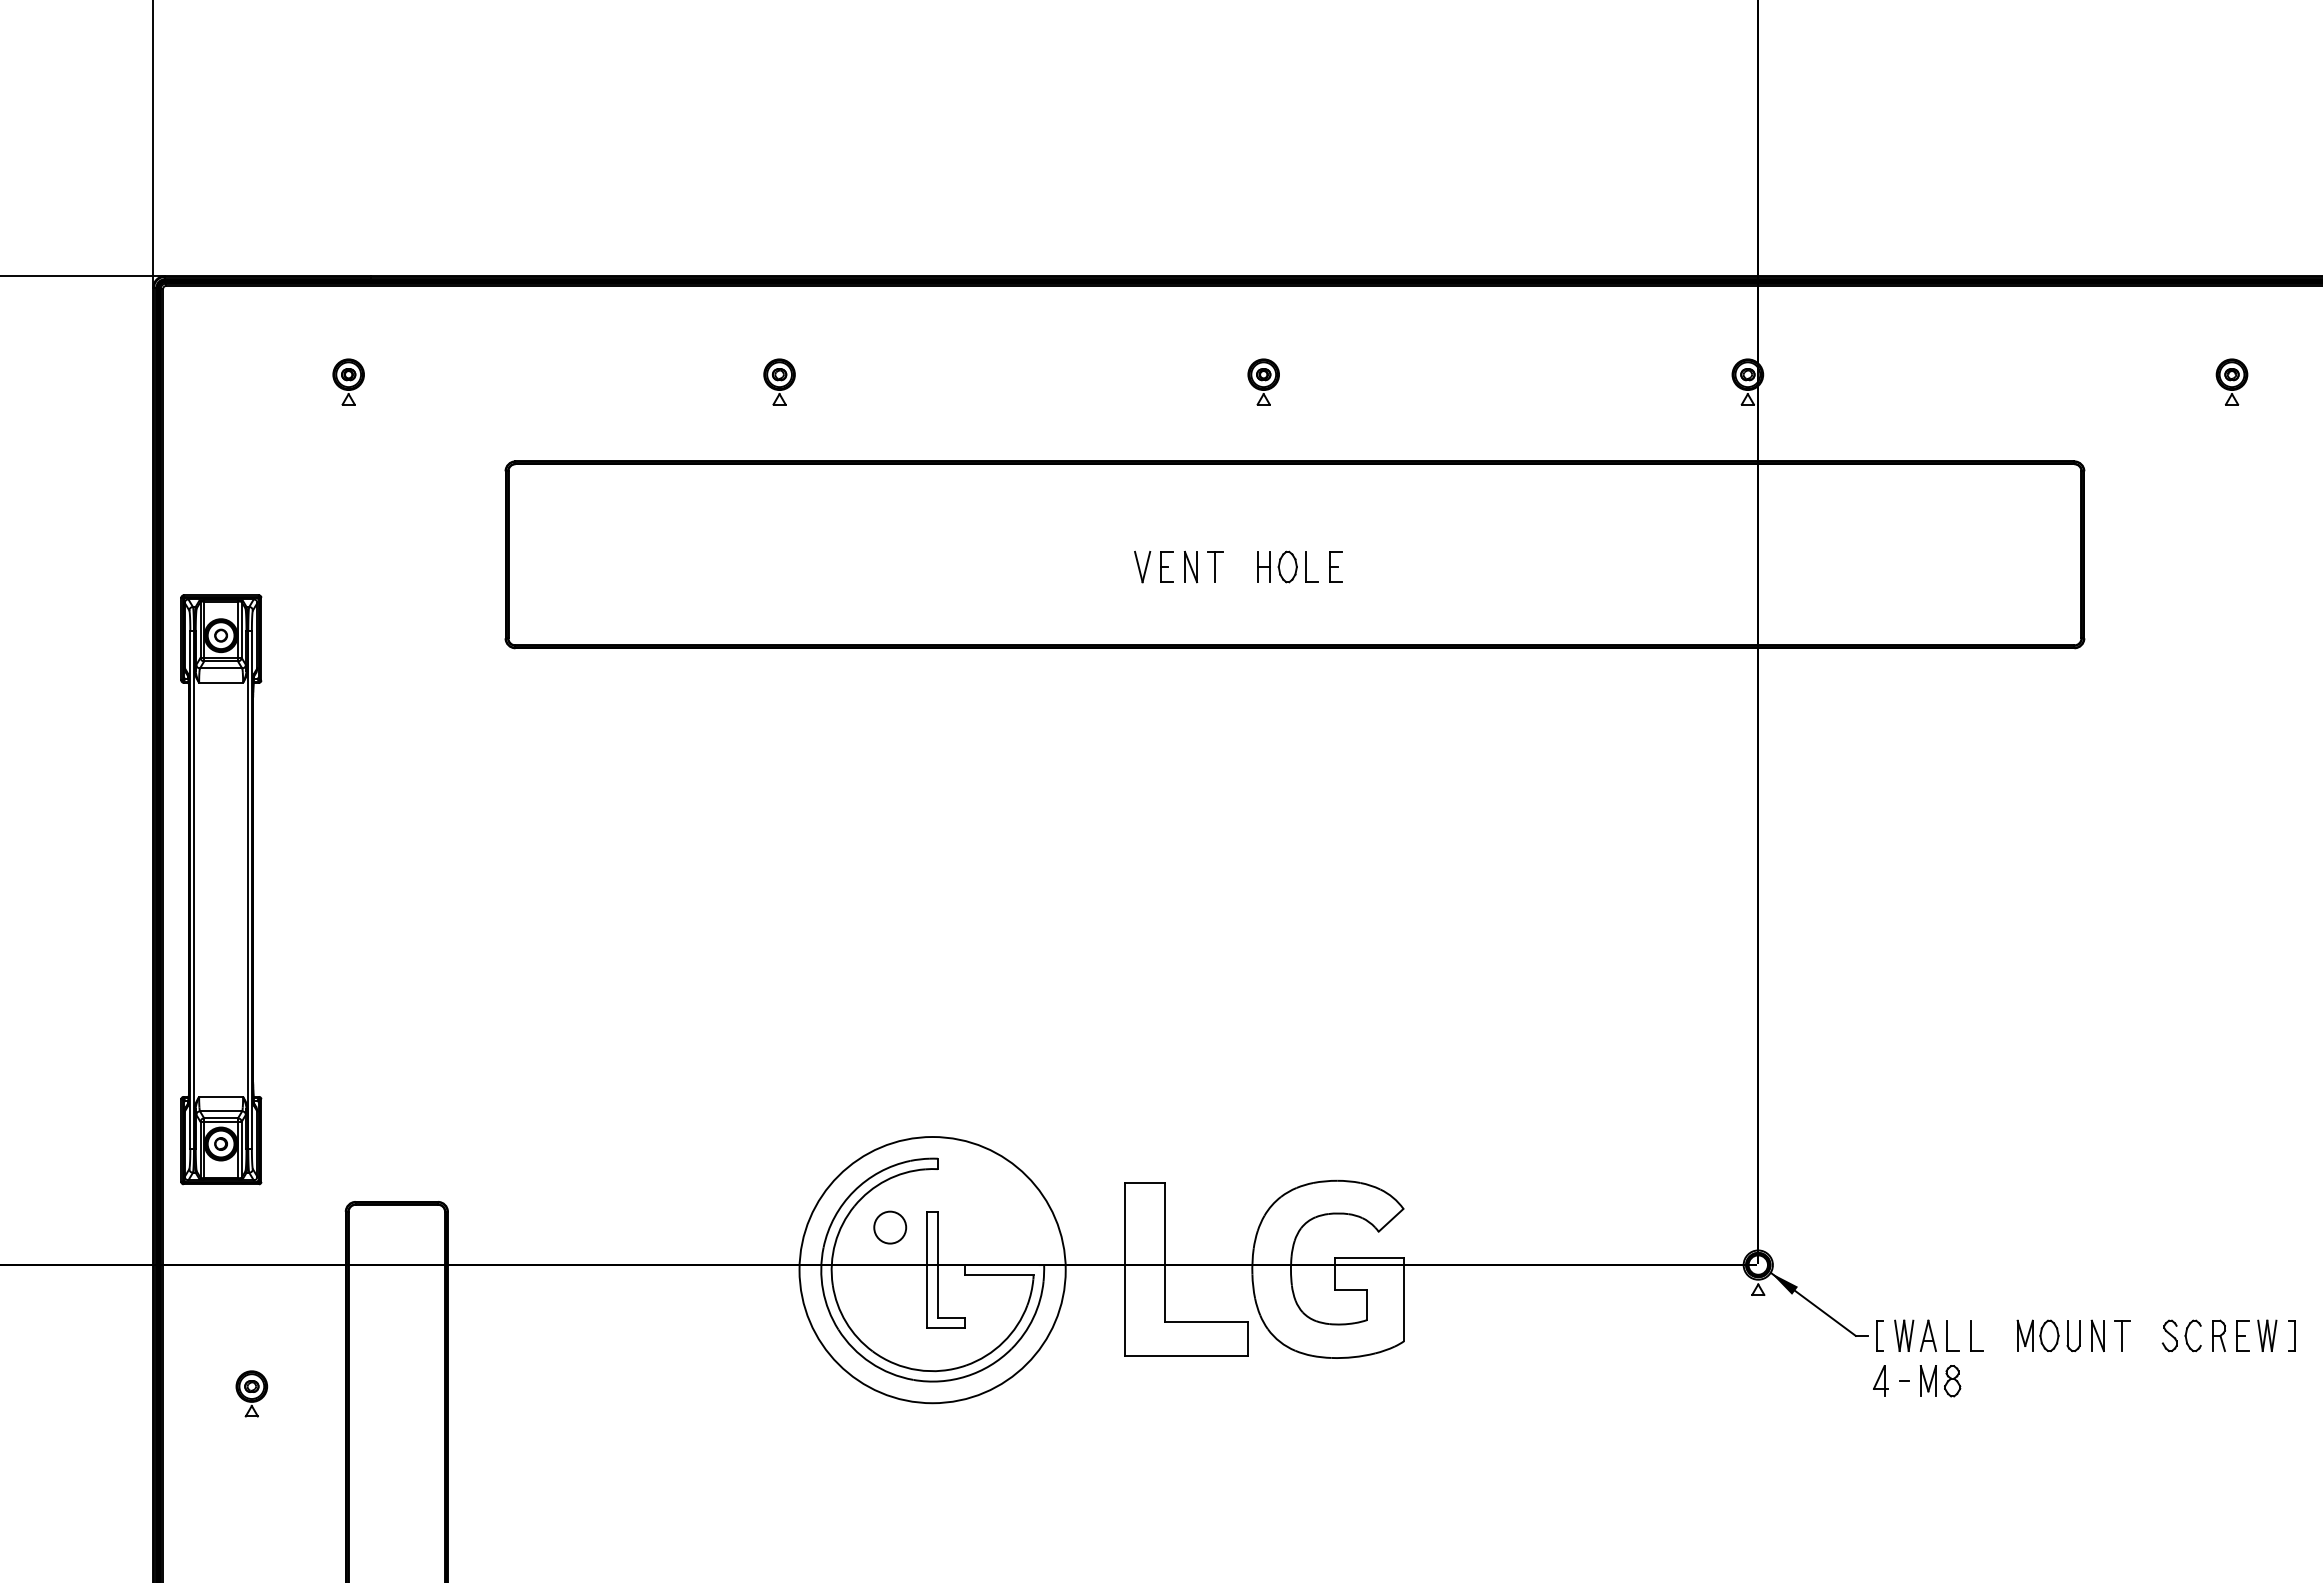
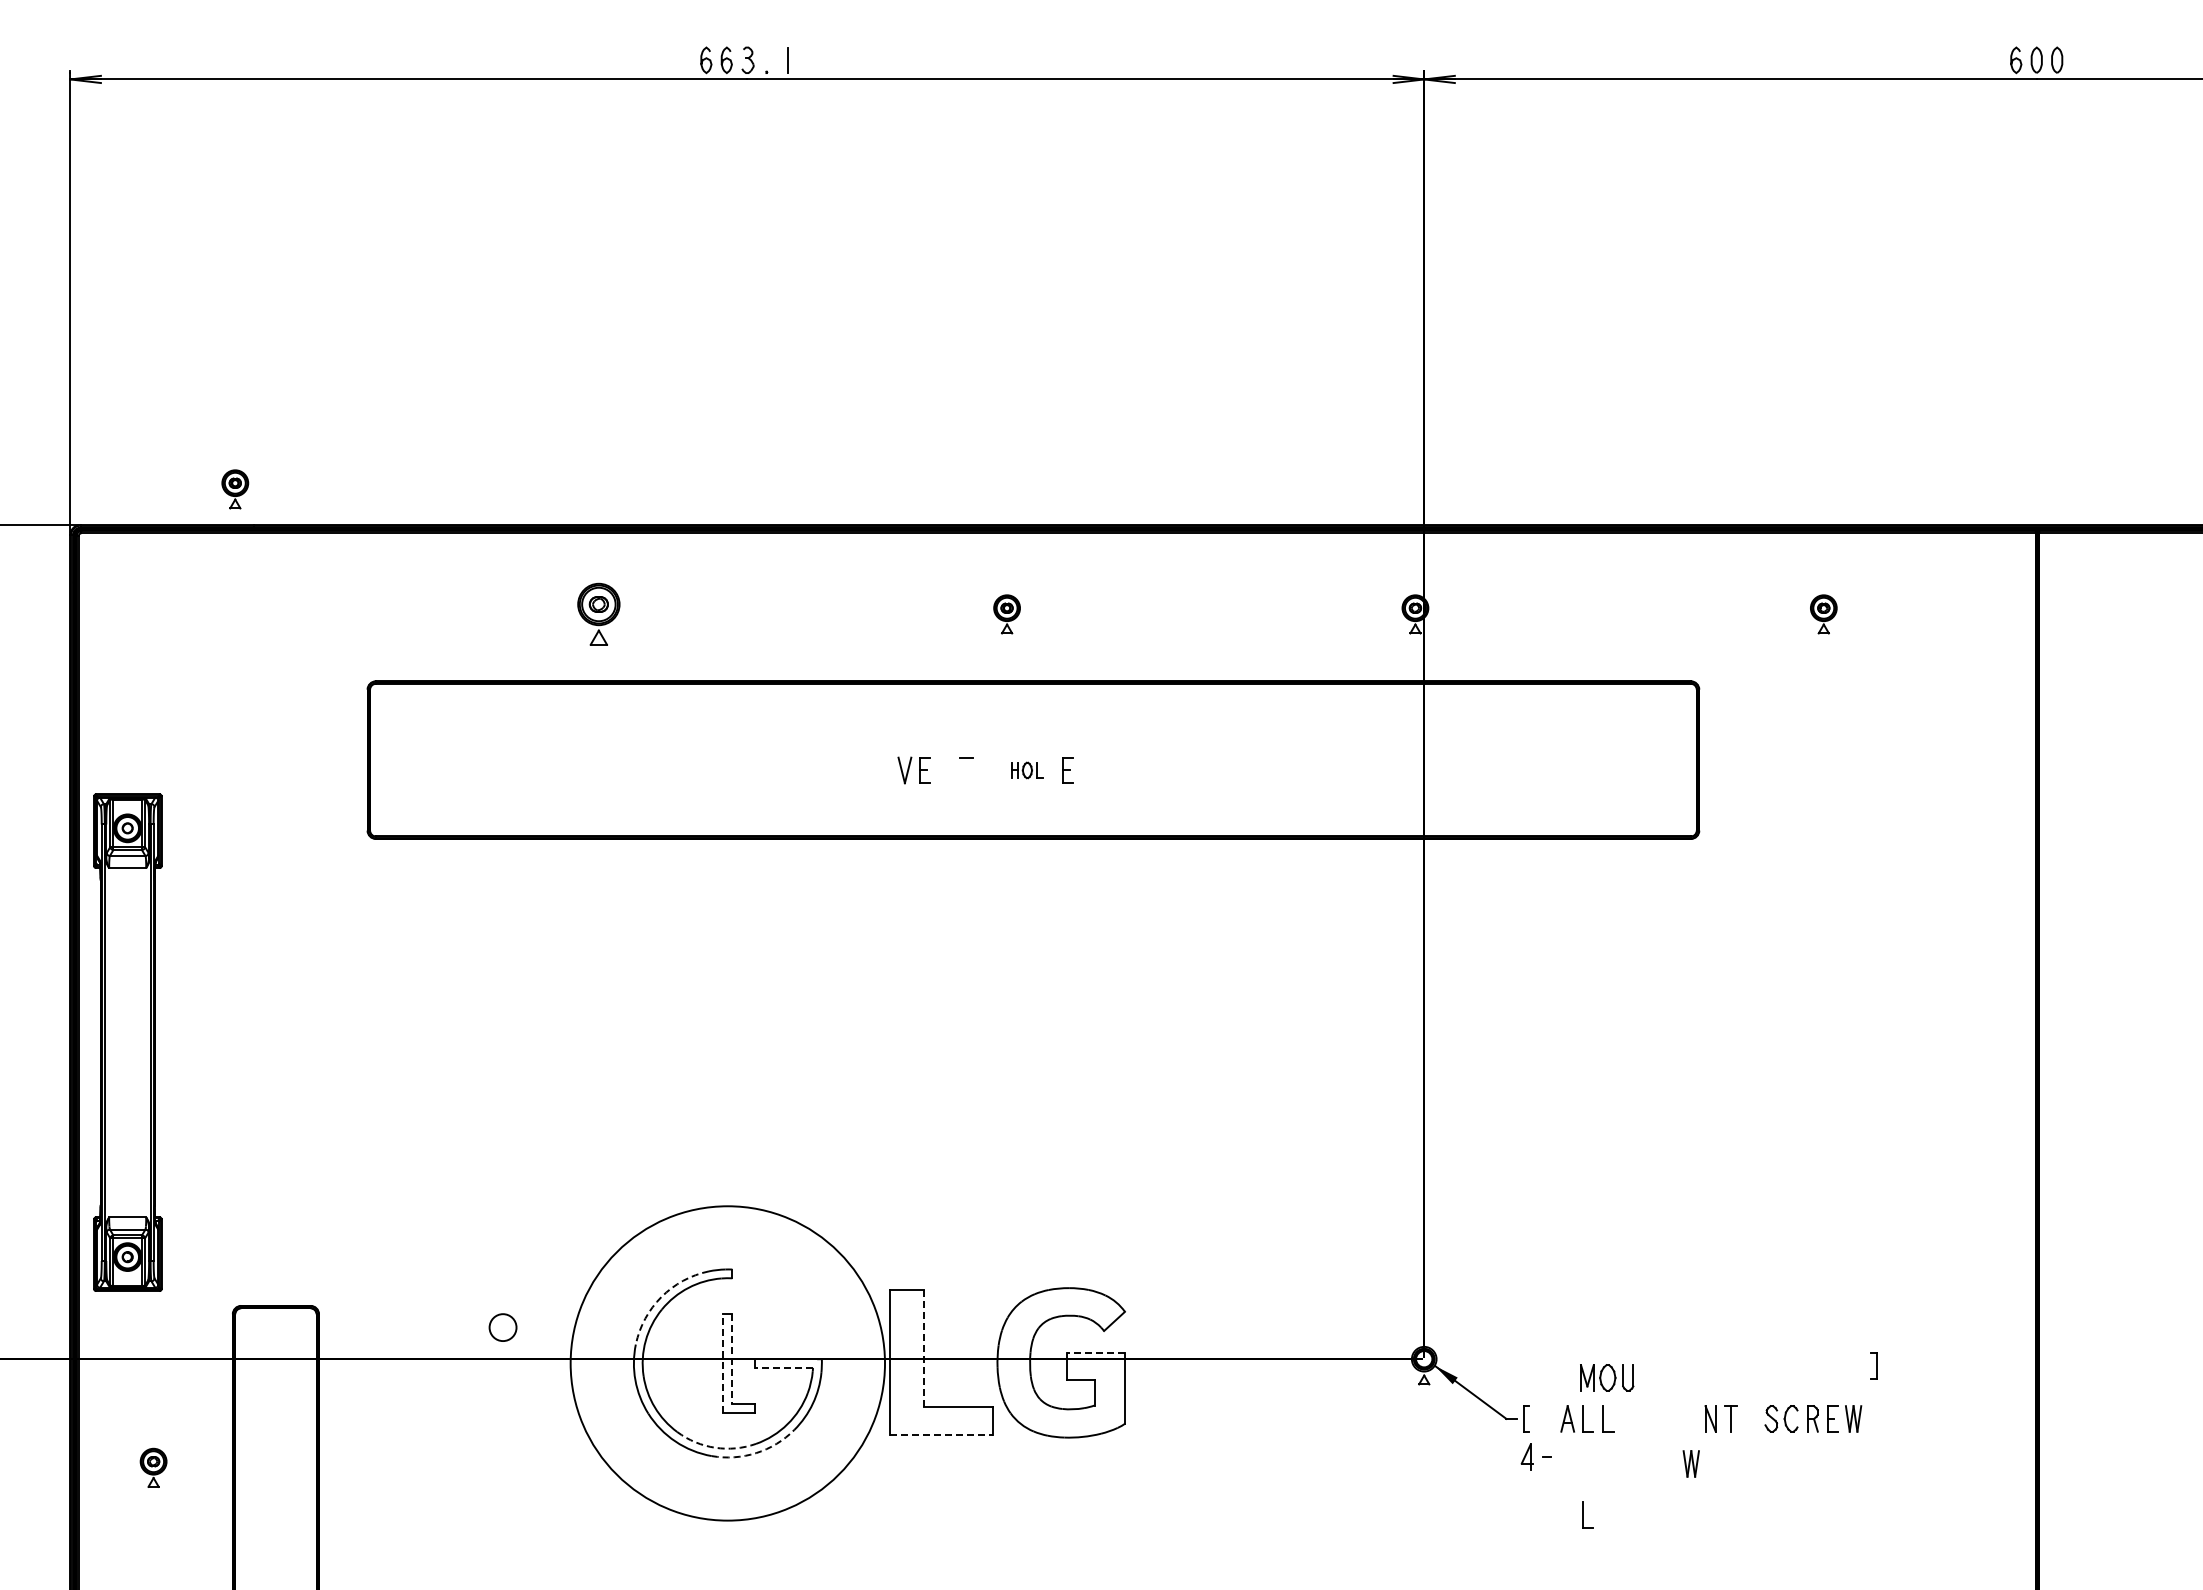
part: (348, 382) -> (235, 489), moved
part: (779, 382) -> (598, 614), size x1.6
part: (1190, 567) -> (945, 770), removed
line: (1215, 567) -> (966, 770), removed
part: (1287, 567) -> (1027, 770), size x0.6
arc: (853, 1191) -> (661, 1297), solid -> dashed
circle: (889, 1227) -> (502, 1327), moved
line: (1164, 1252) -> (923, 1348), solid -> dashed
line: (1368, 1258) -> (1095, 1353), solid -> dashed
line: (938, 1265) -> (732, 1359), solid -> dashed
line: (927, 1268) -> (723, 1362), solid -> dashed
circle: (932, 1270) -> (727, 1363), size x1.4
line: (998, 1274) -> (783, 1367), solid -> dashed
part: (1903, 1335) -> (1690, 1463), moved
part: (2049, 1335) -> (1607, 1377), moved
part: (2290, 1335) -> (1873, 1365), moved
line: (1185, 1355) -> (941, 1435), solid -> dashed
arc: (918, 1369) -> (715, 1447), solid -> dashed
arc: (966, 1376) -> (756, 1453), solid -> dashed
part: (1940, 1380) -> (1577, 1456), removed
part: (1951, 1449) -> (1587, 1514), added

